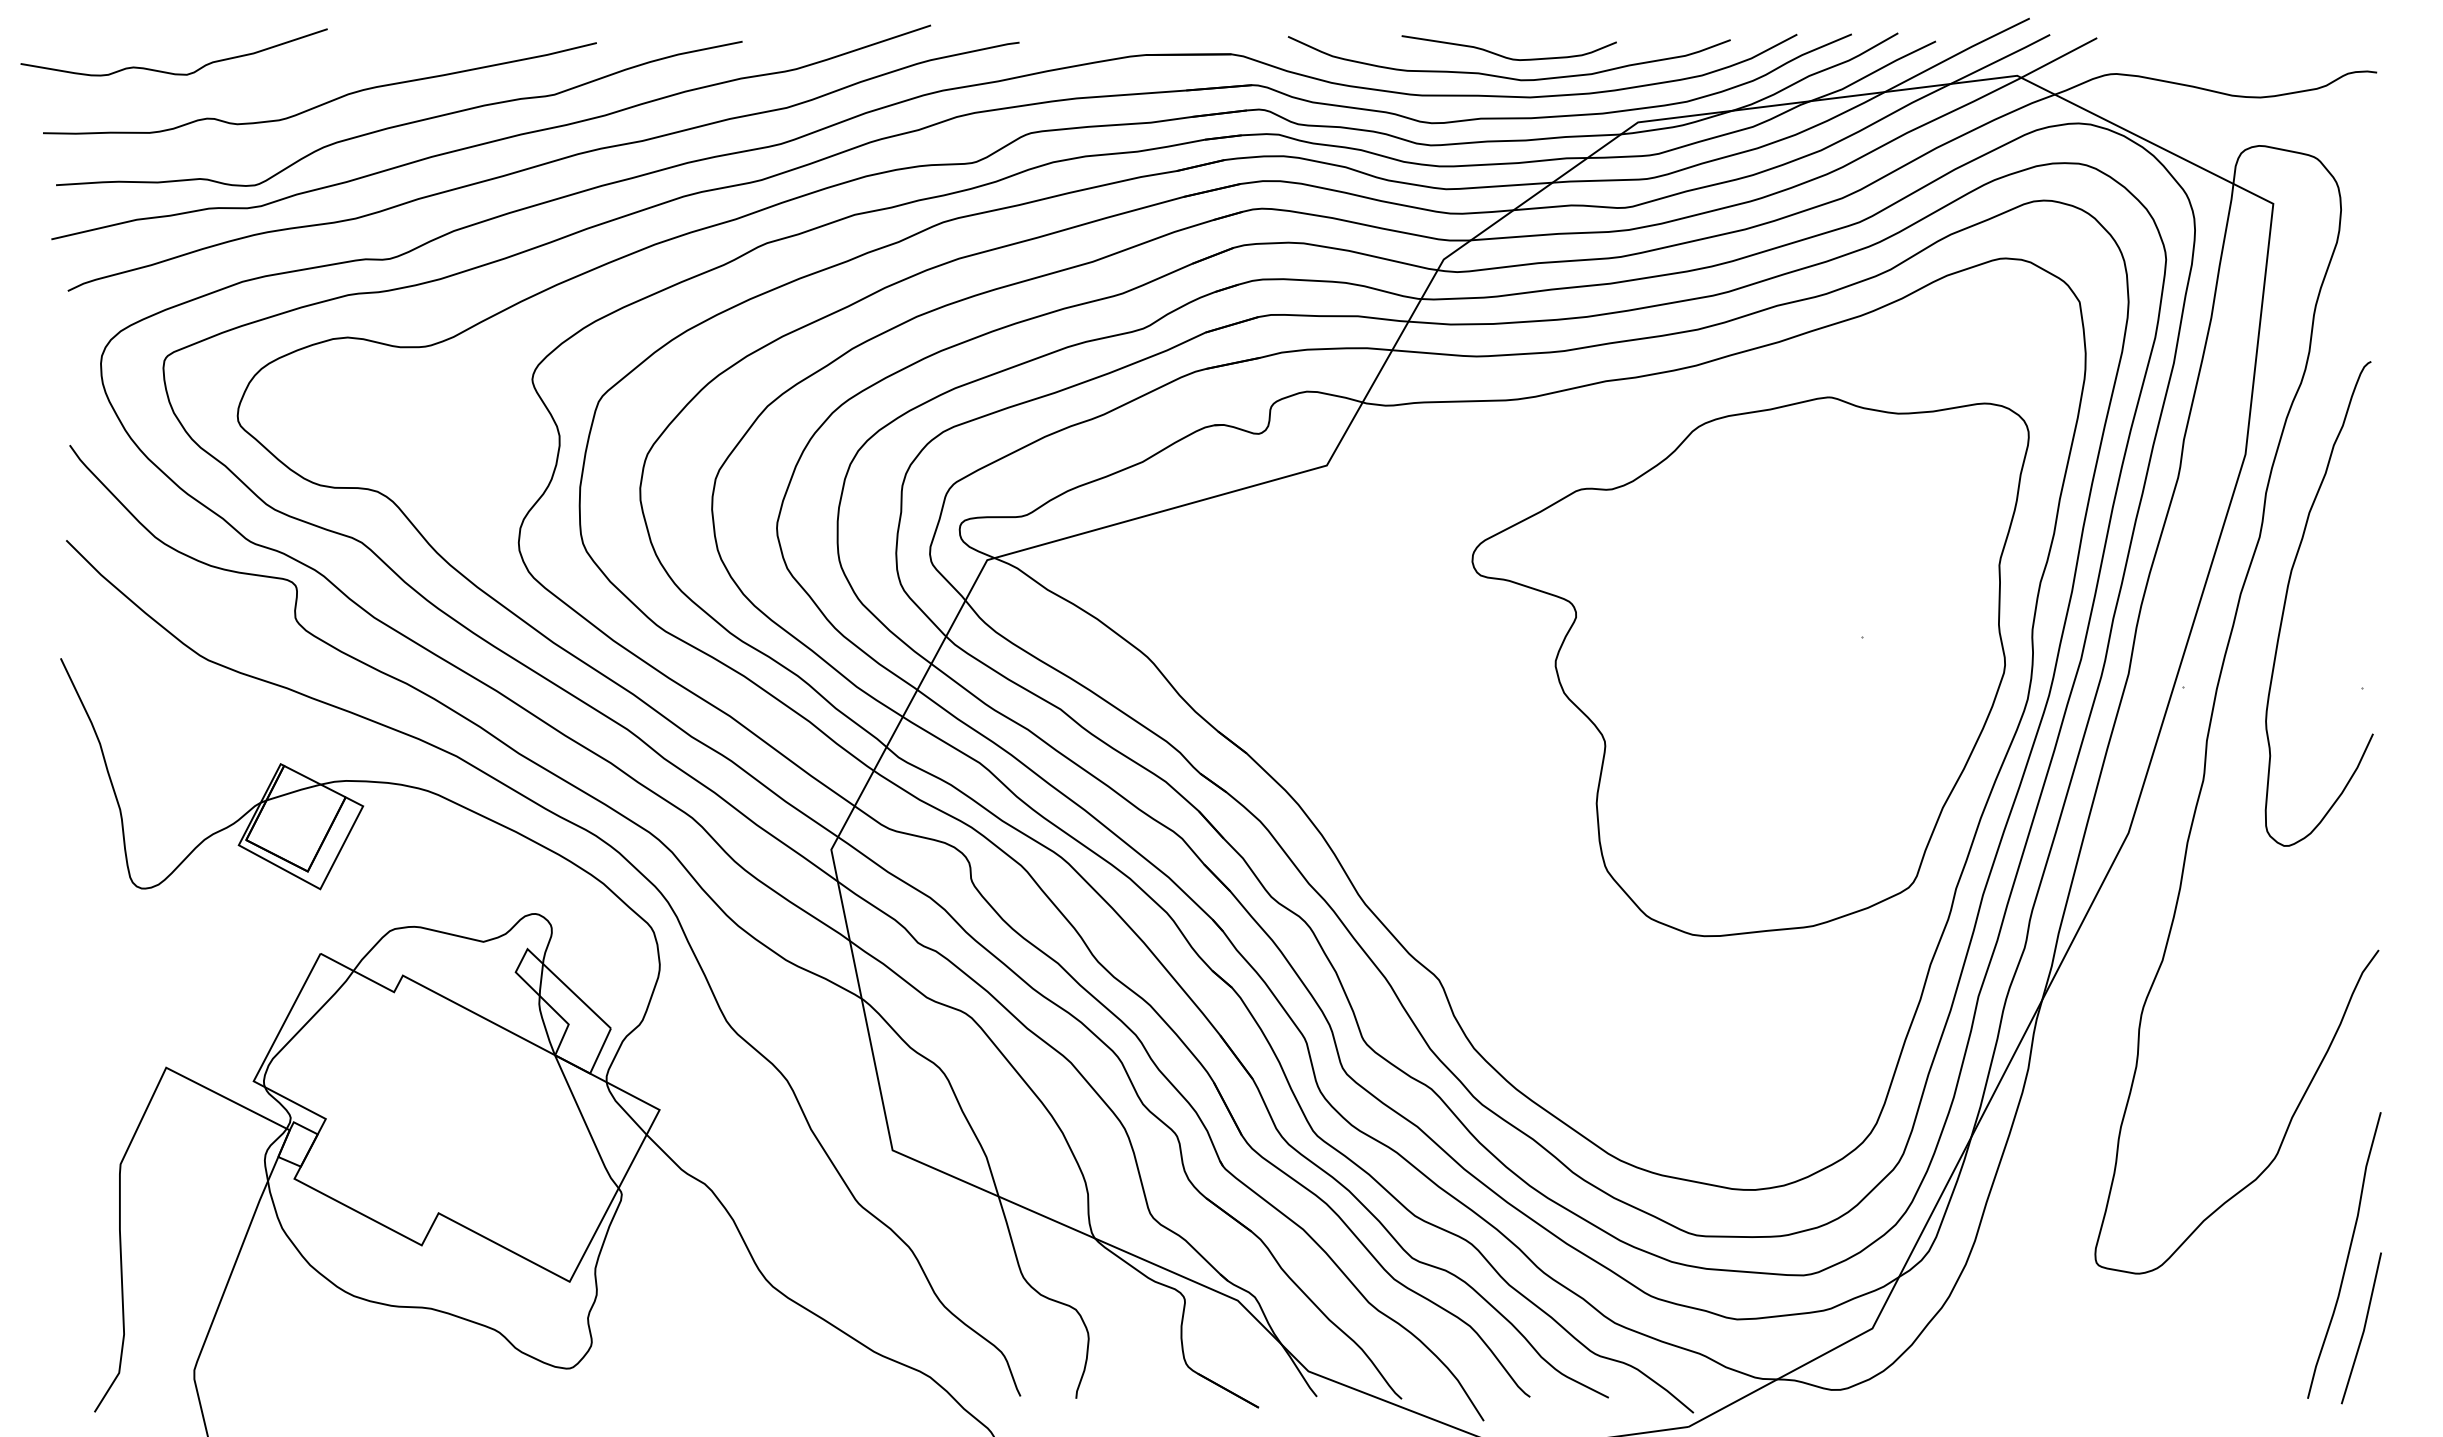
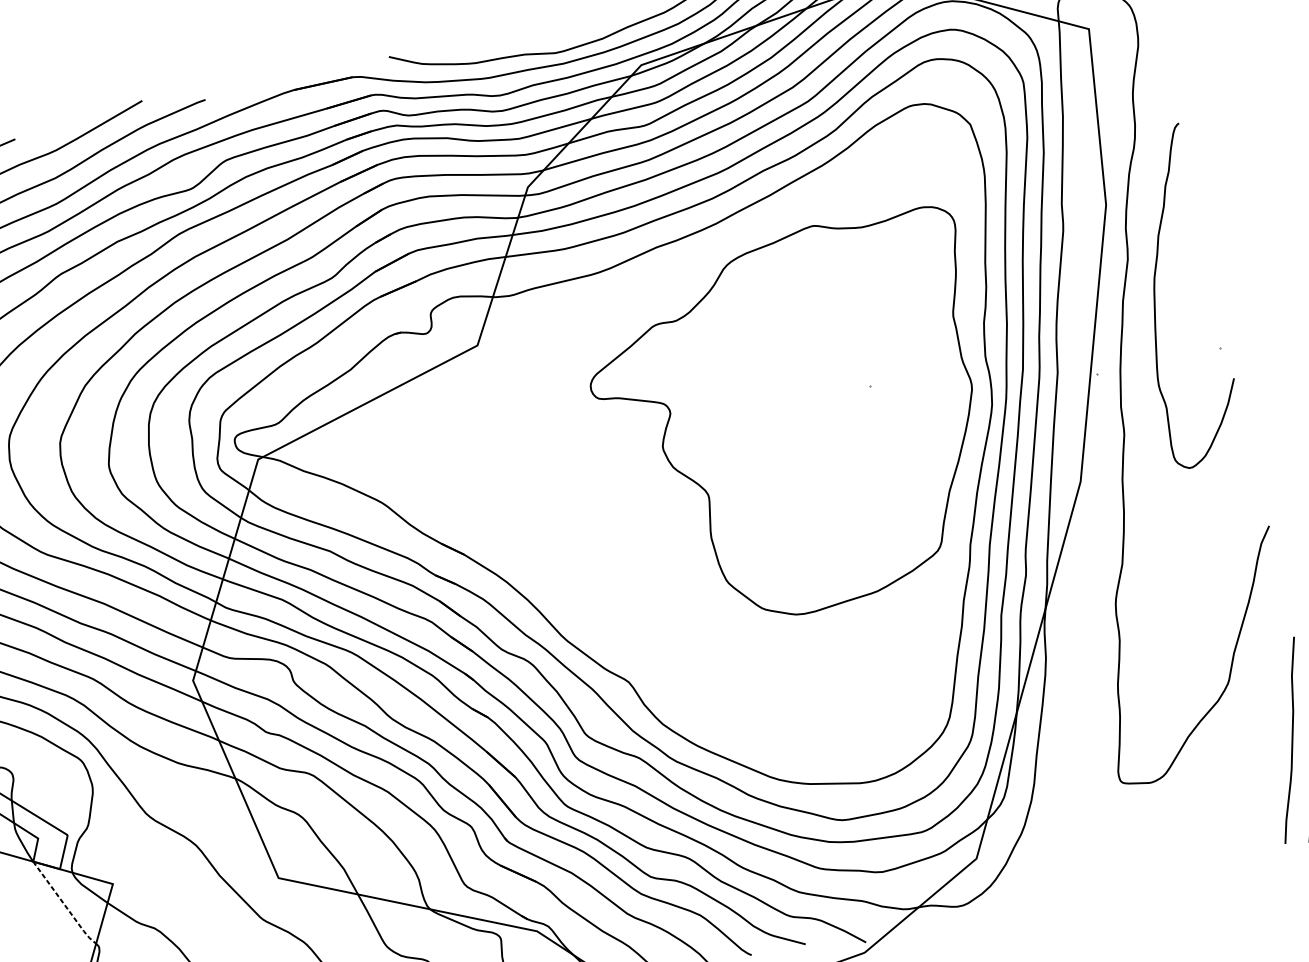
curve: (1506, 56) -> (541, 38), removed
line: (585, 1124) -> (64, 904), solid -> dashed

